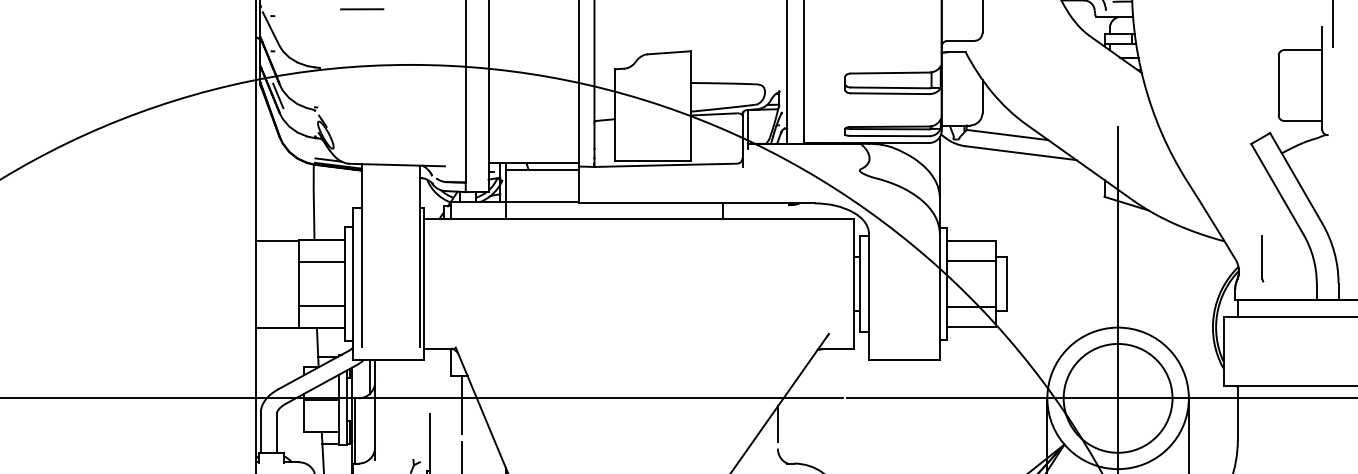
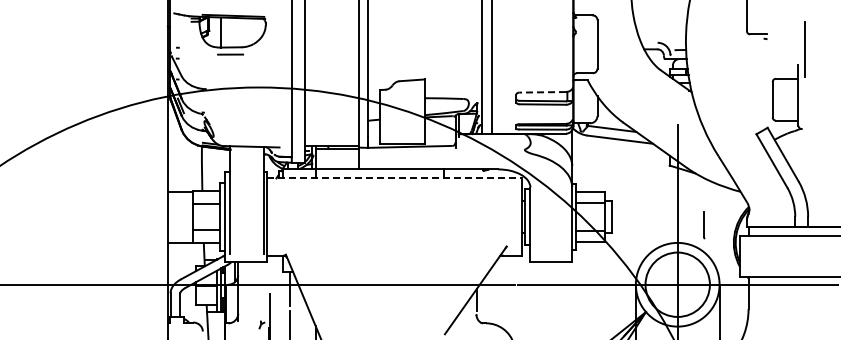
line: (889, 73) -> (542, 92), solid -> dashed
line: (639, 218) -> (394, 178), solid -> dashed
line: (1263, 259) -> (704, 225), moved

